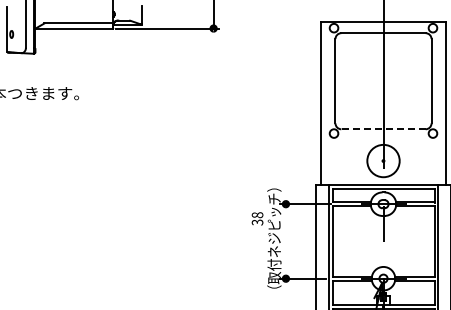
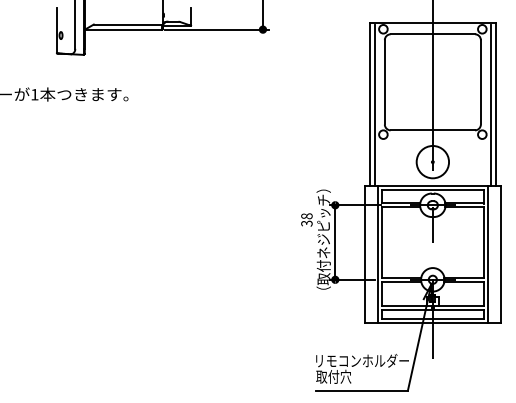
line: (326, 103) -> (375, 104), added
line: (441, 103) -> (490, 104), added
line: (383, 129) -> (432, 130), dashed -> solid
line: (286, 241) -> (335, 242), added

